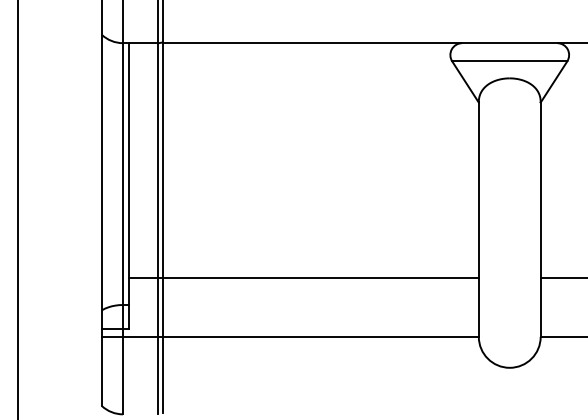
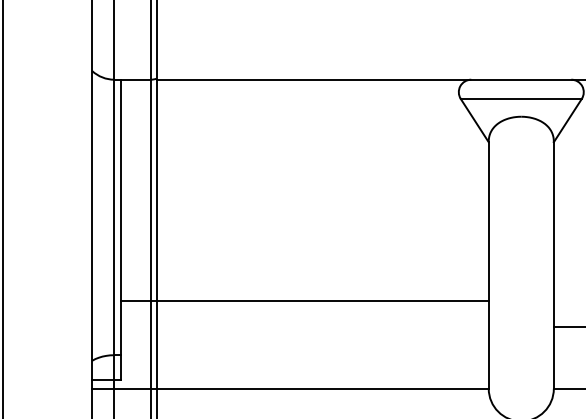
line: (303, 278) -> (304, 301), moved

